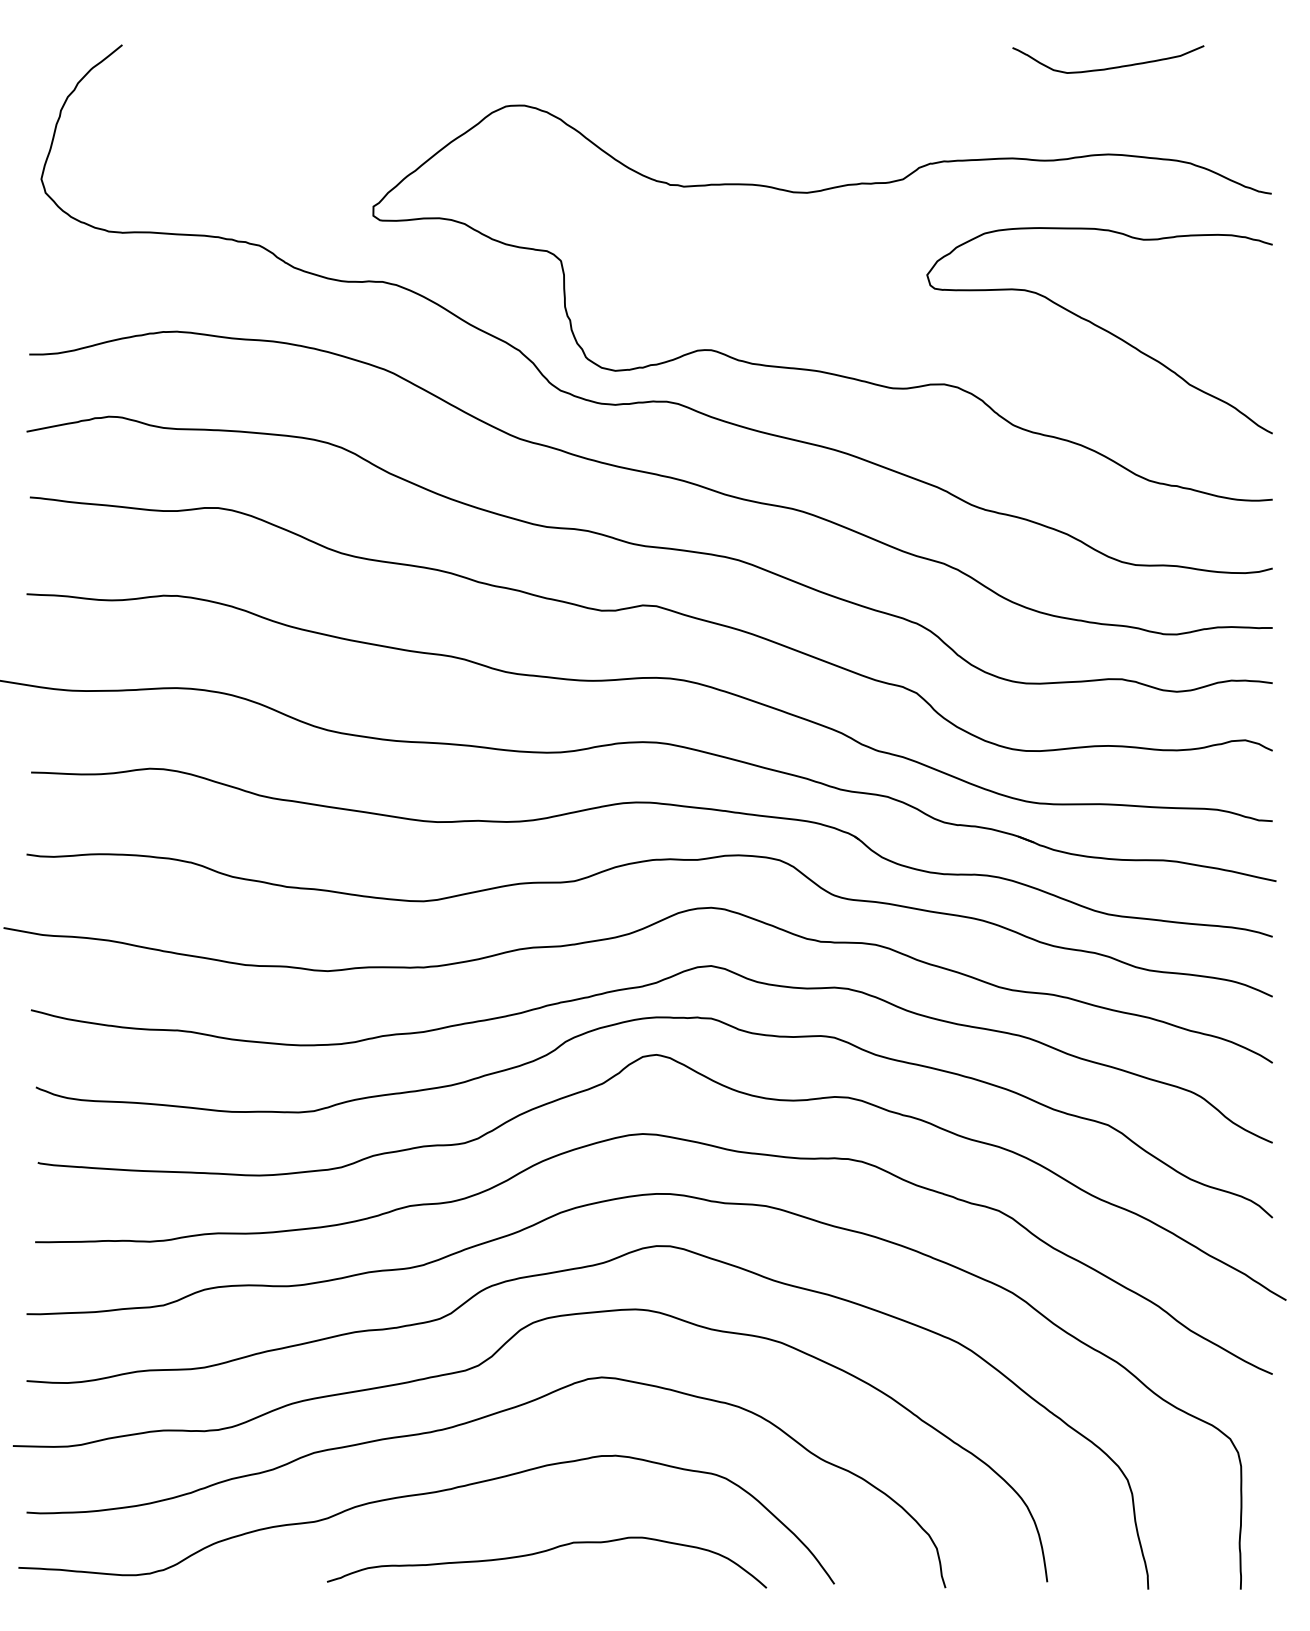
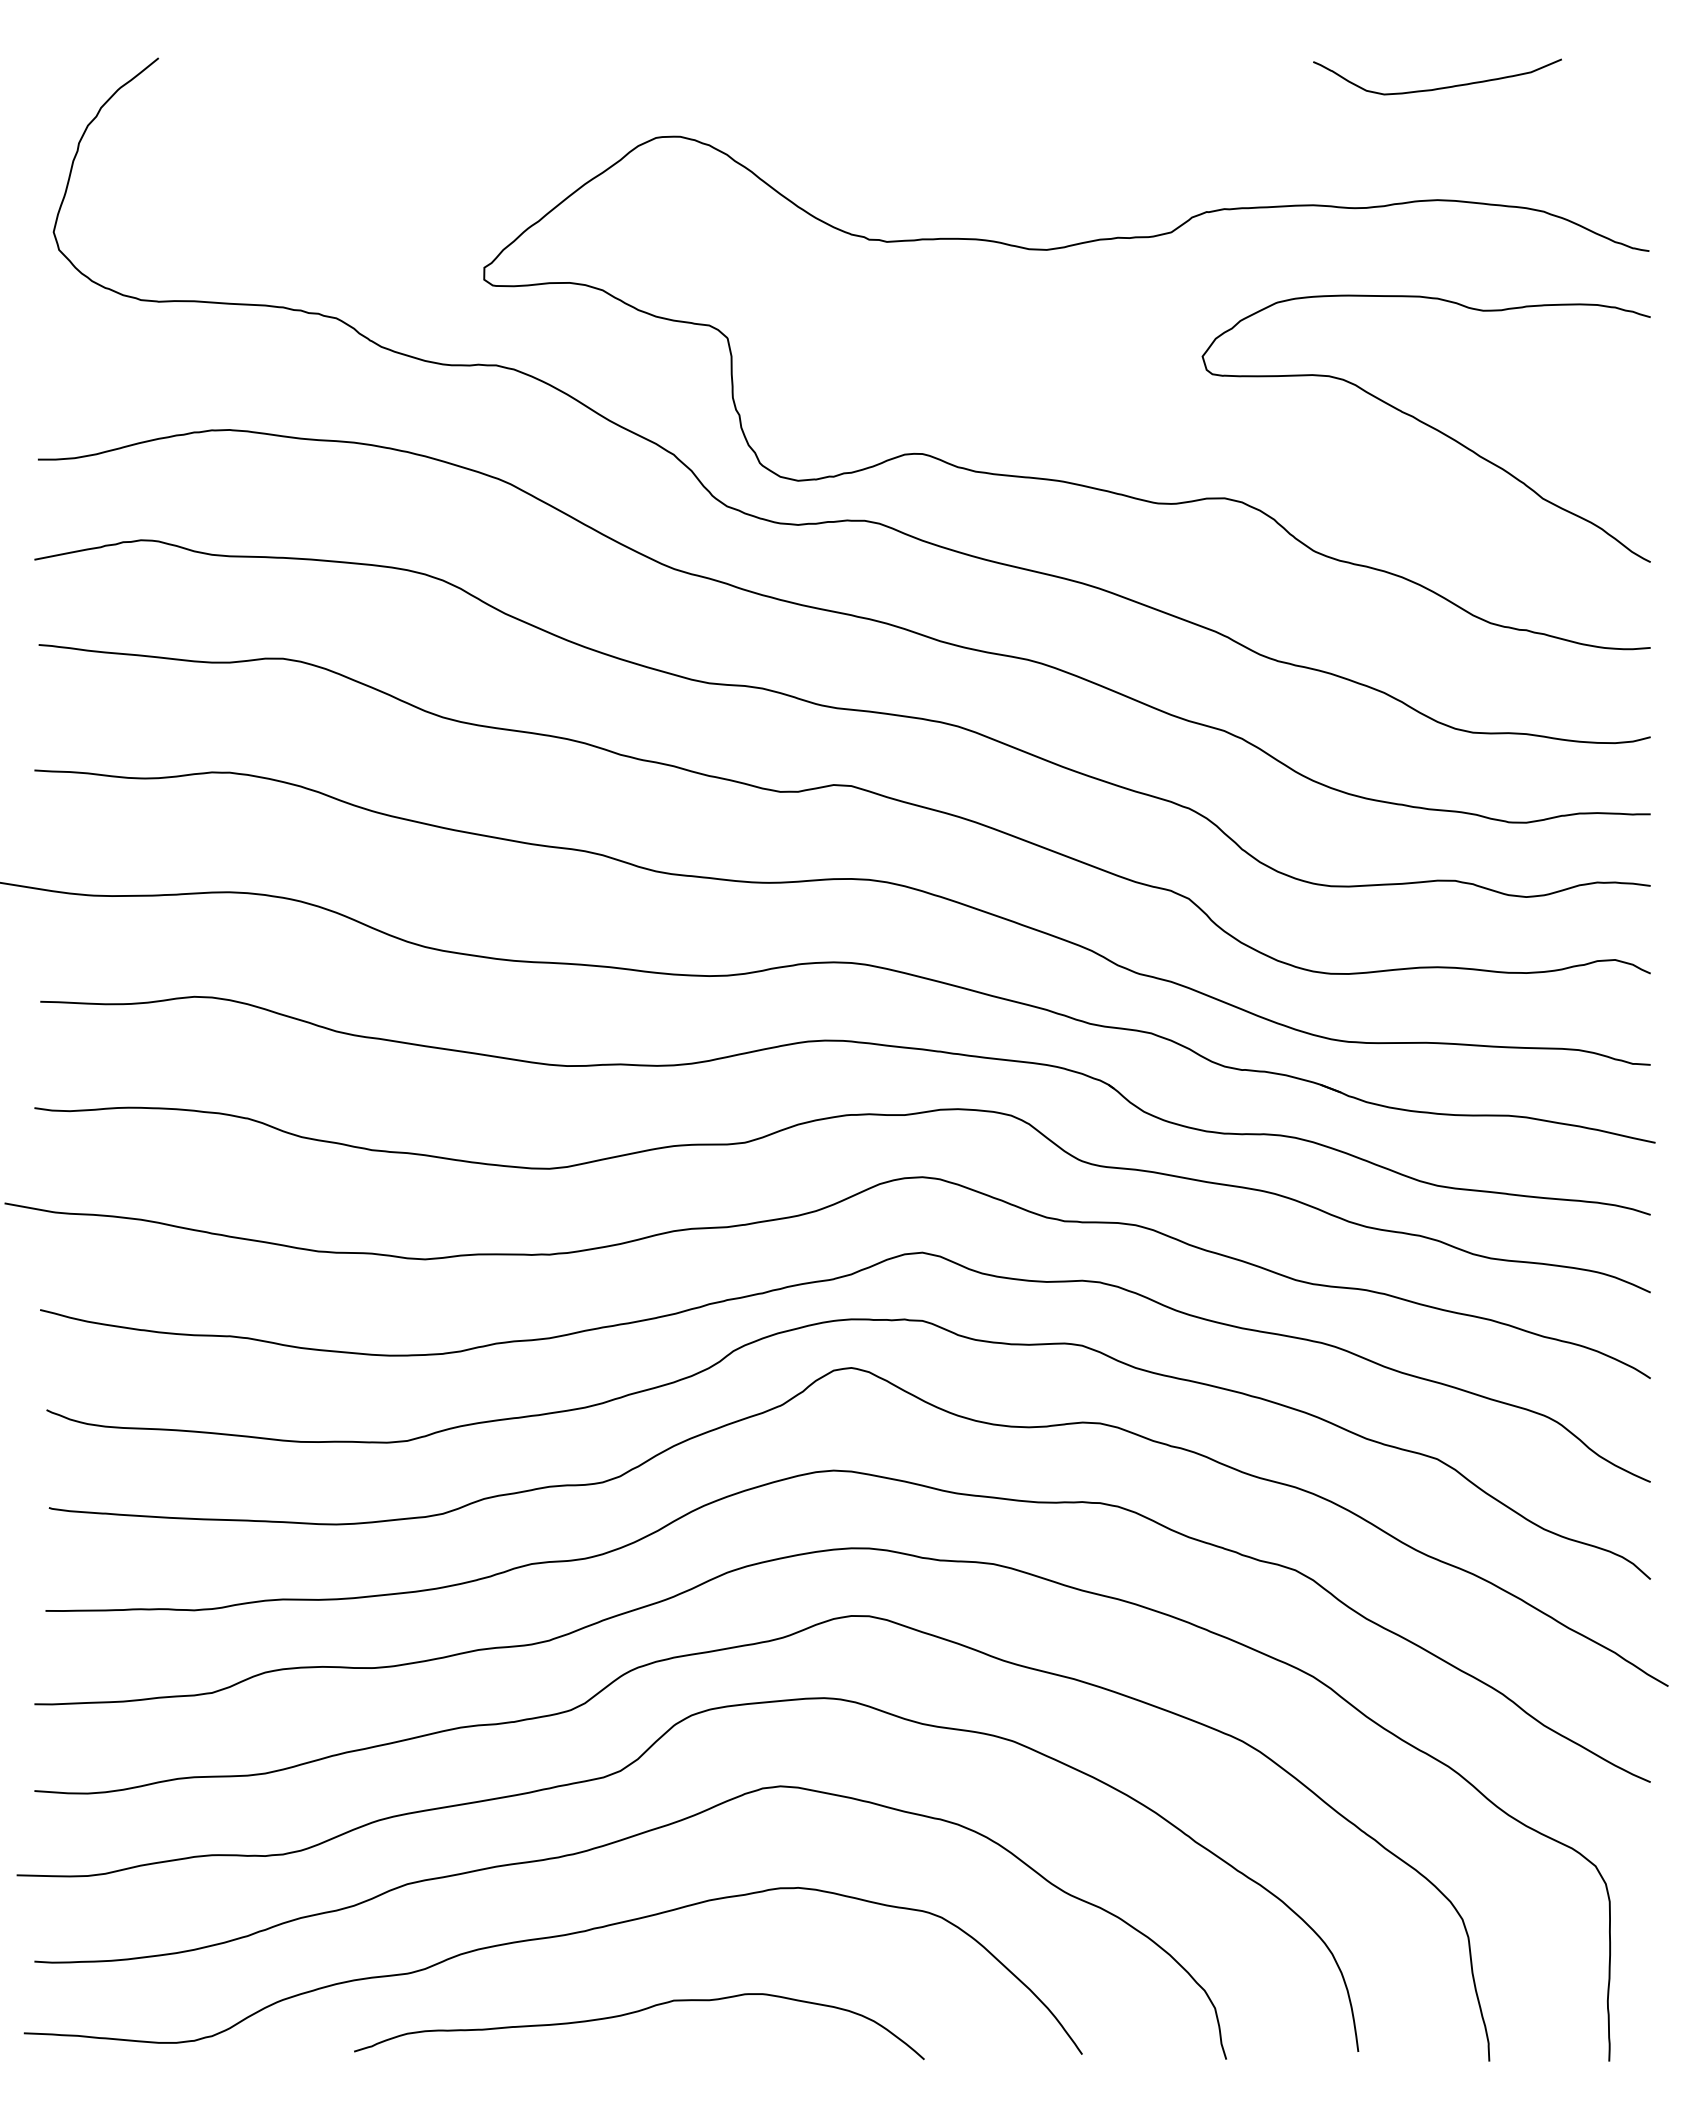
curve: (543, 1552) -> (634, 2013), moved

